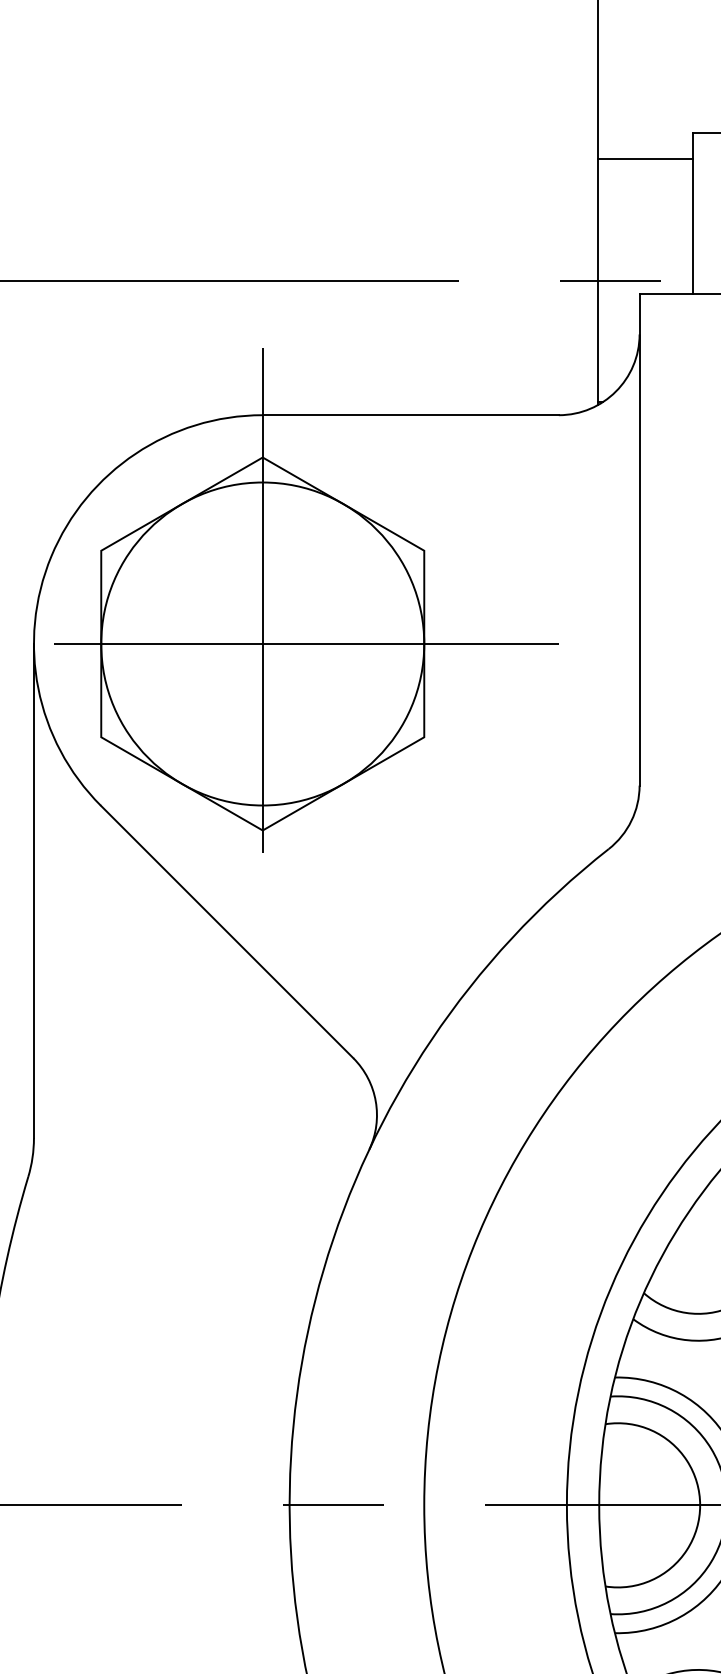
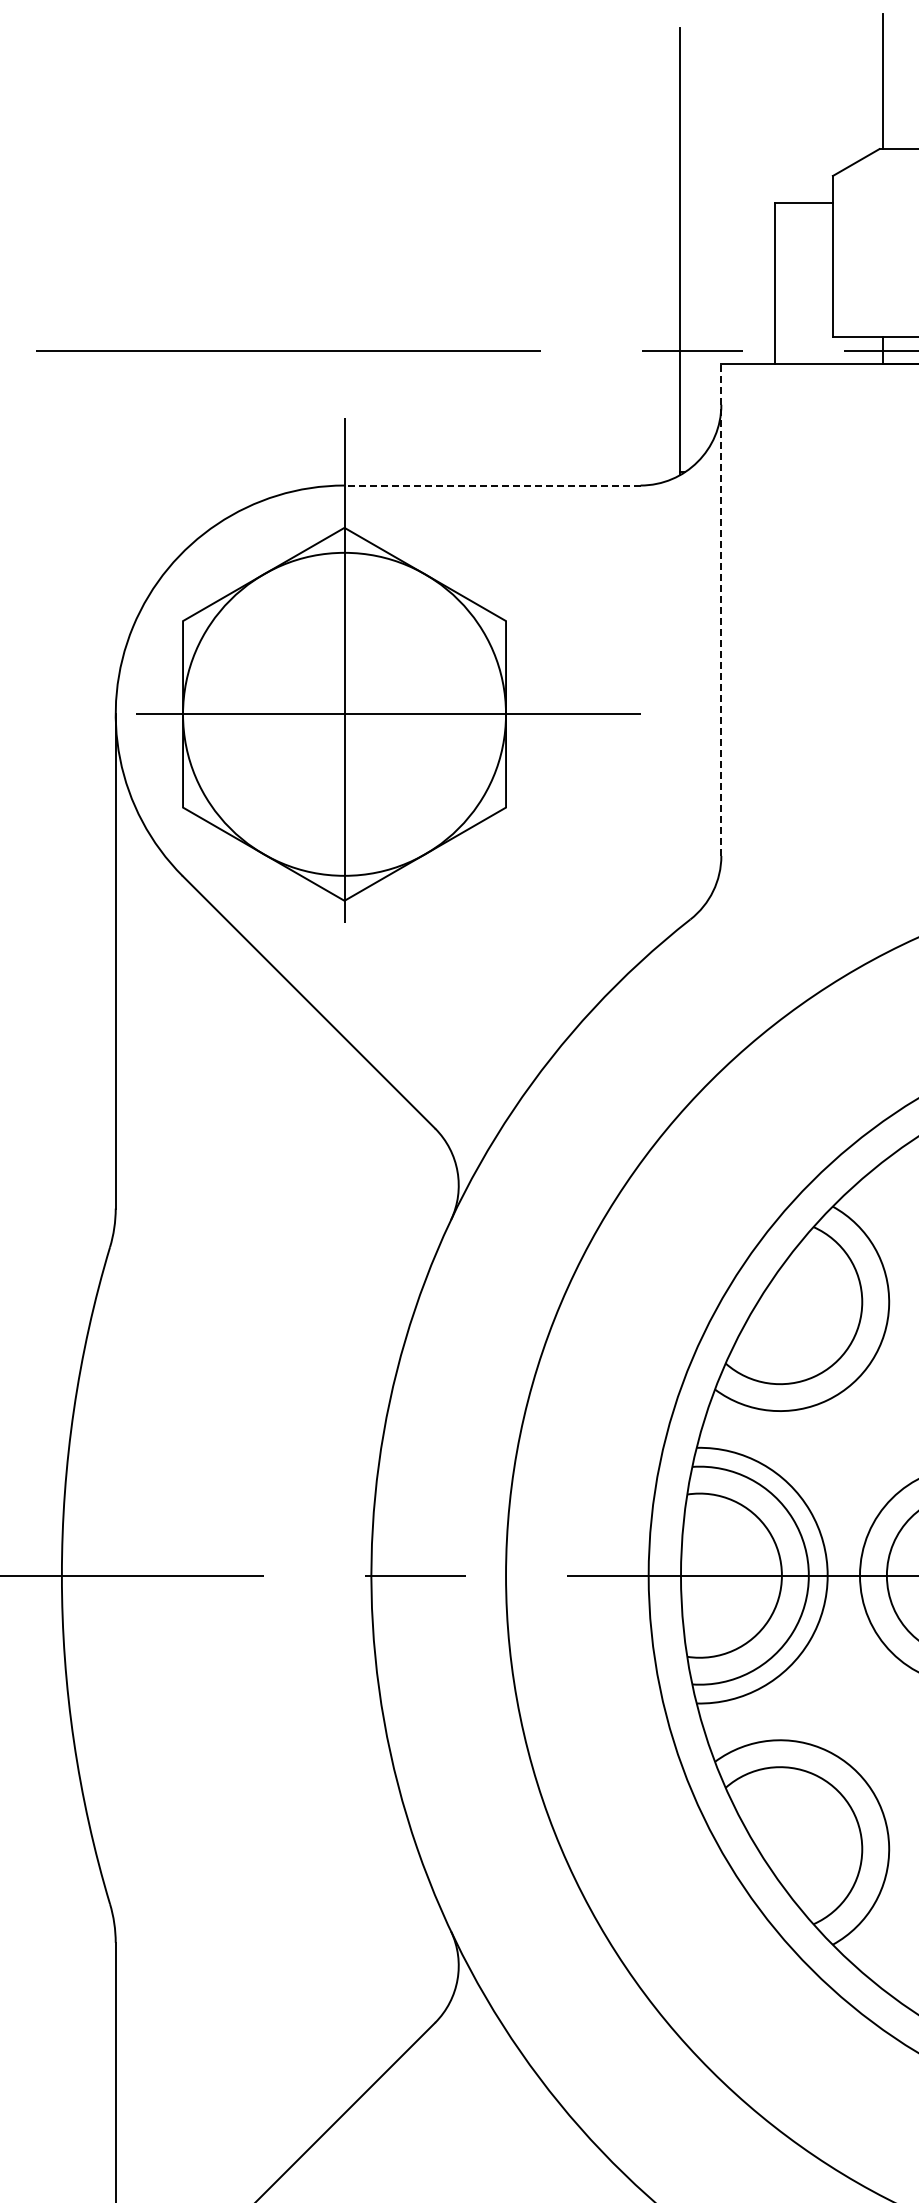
line: (645, 159) -> (727, 229), removed
line: (410, 415) -> (492, 485), solid -> dashed
line: (639, 540) -> (721, 610), solid -> dashed

